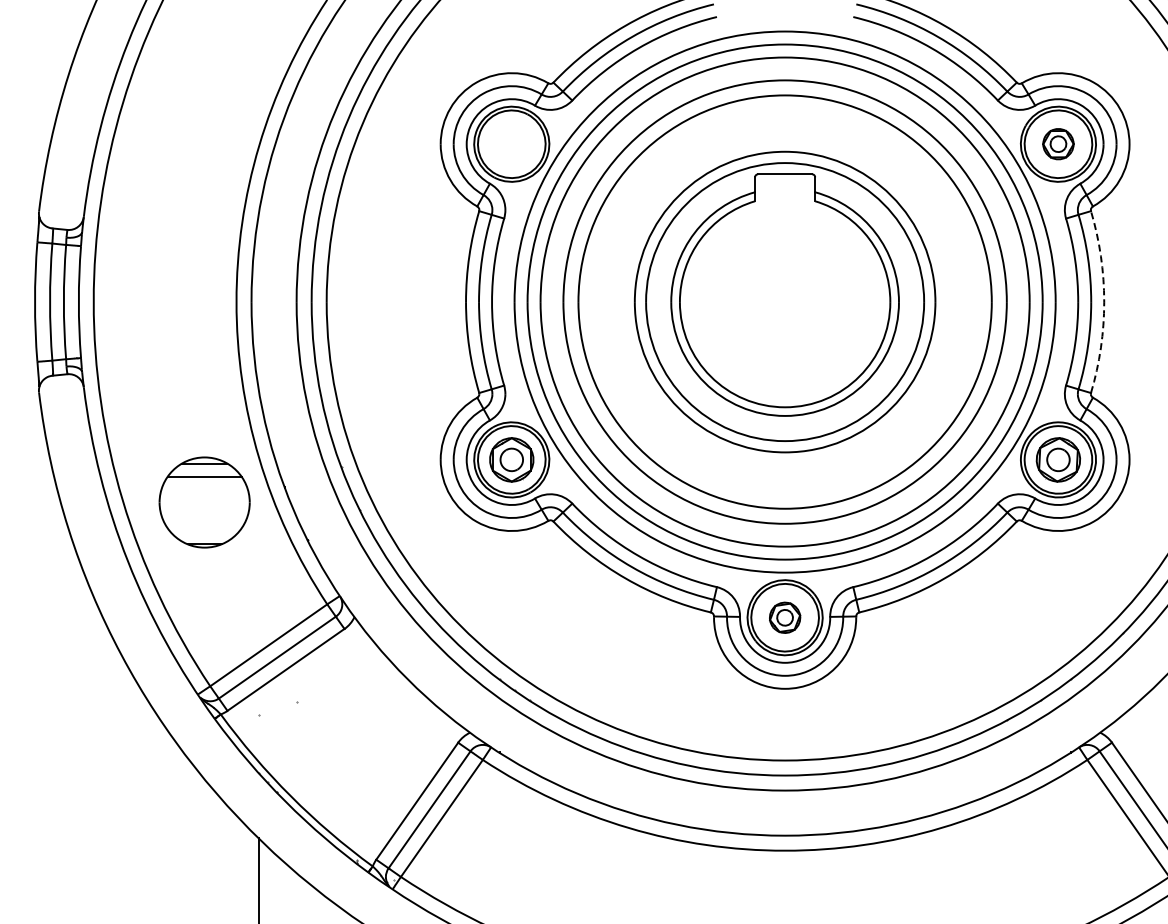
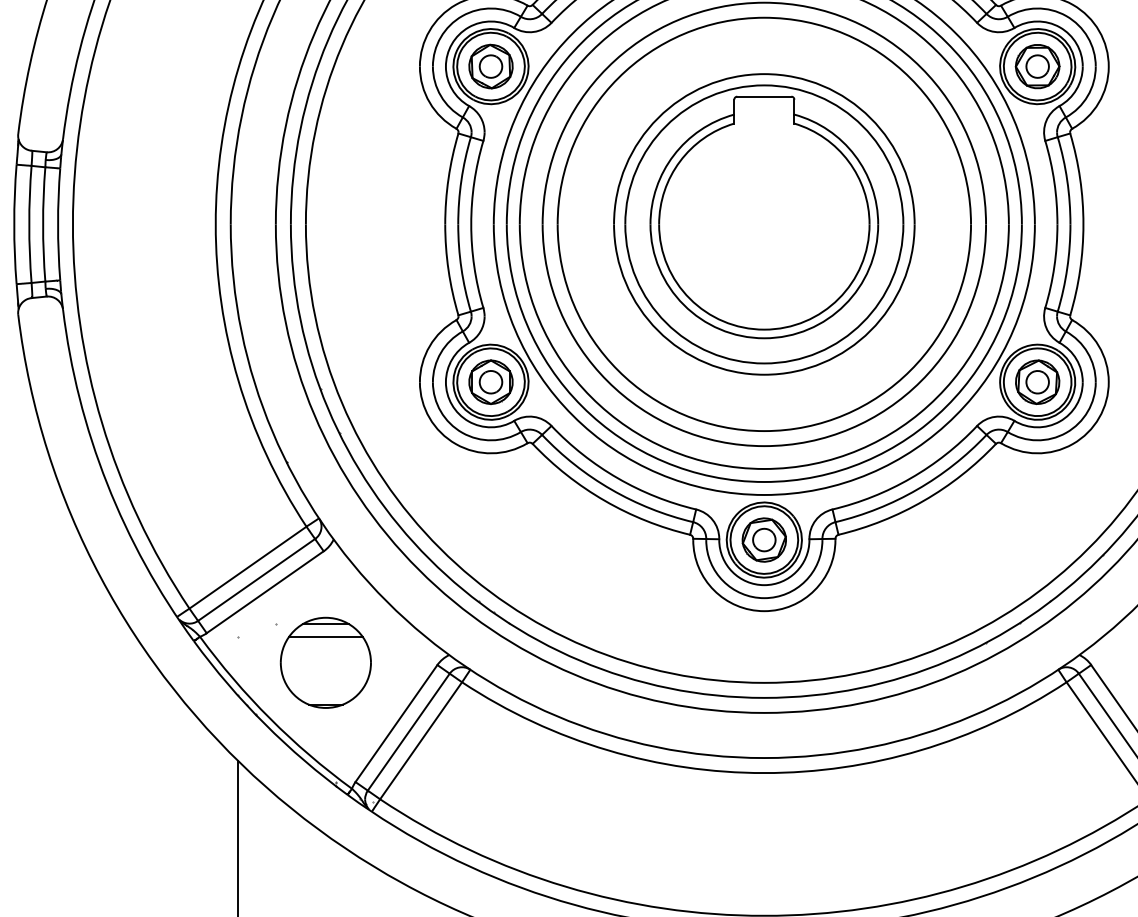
part: (511, 143) -> (490, 65), added
part: (1058, 143) -> (1037, 65), size x1.43
arc: (1104, 302) -> (1083, 224), dashed -> solid
part: (204, 502) -> (325, 662), moved
part: (784, 617) -> (763, 539), size x1.43

